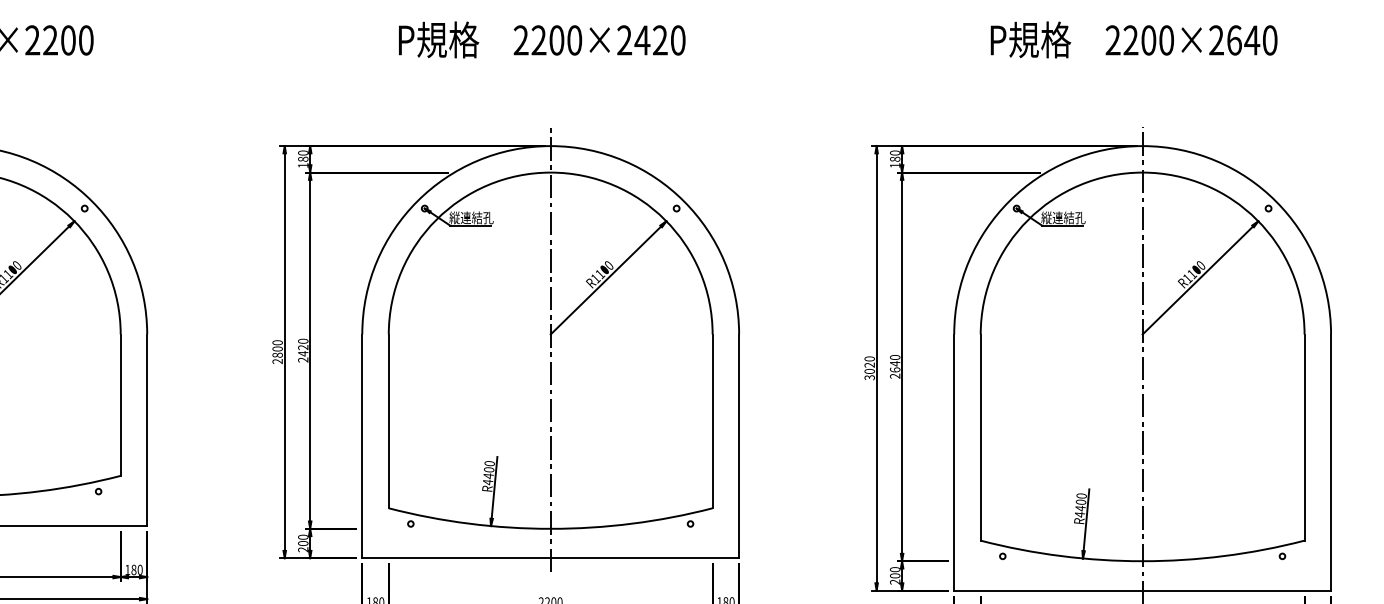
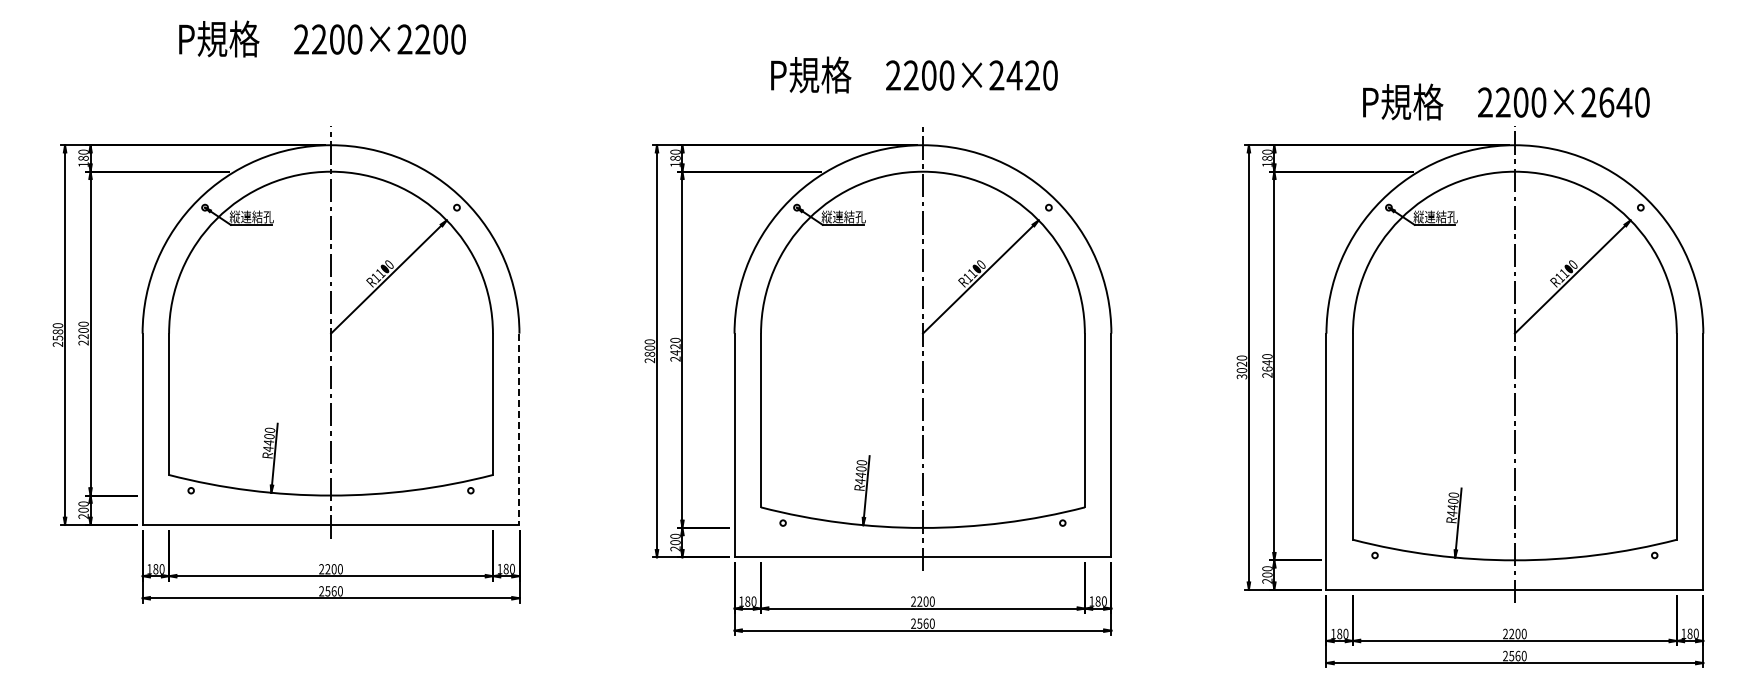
text: (542, 39) -> (914, 74), moved
text: (1134, 39) -> (1506, 101), moved
line: (147, 430) -> (519, 429), solid -> dashed

